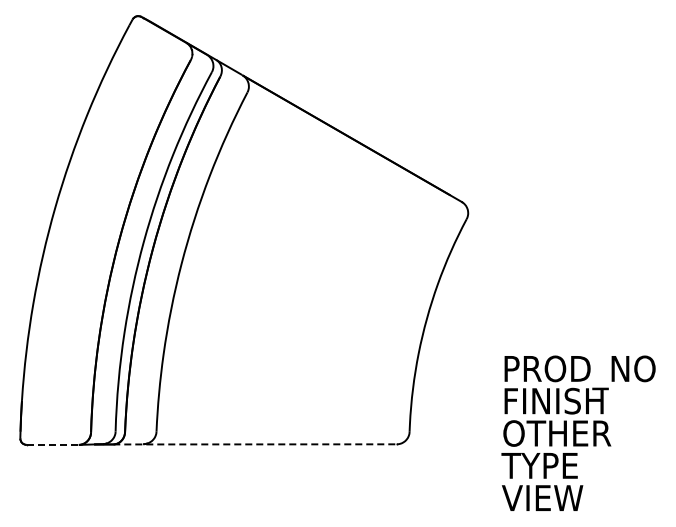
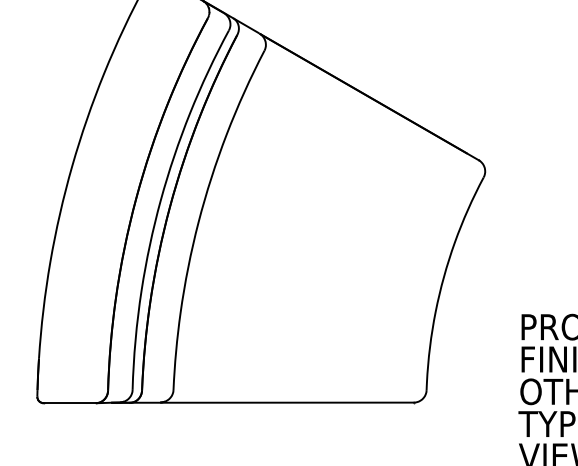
line: (52, 444) -> (69, 402), dashed -> solid
line: (254, 444) -> (271, 402), dashed -> solid

